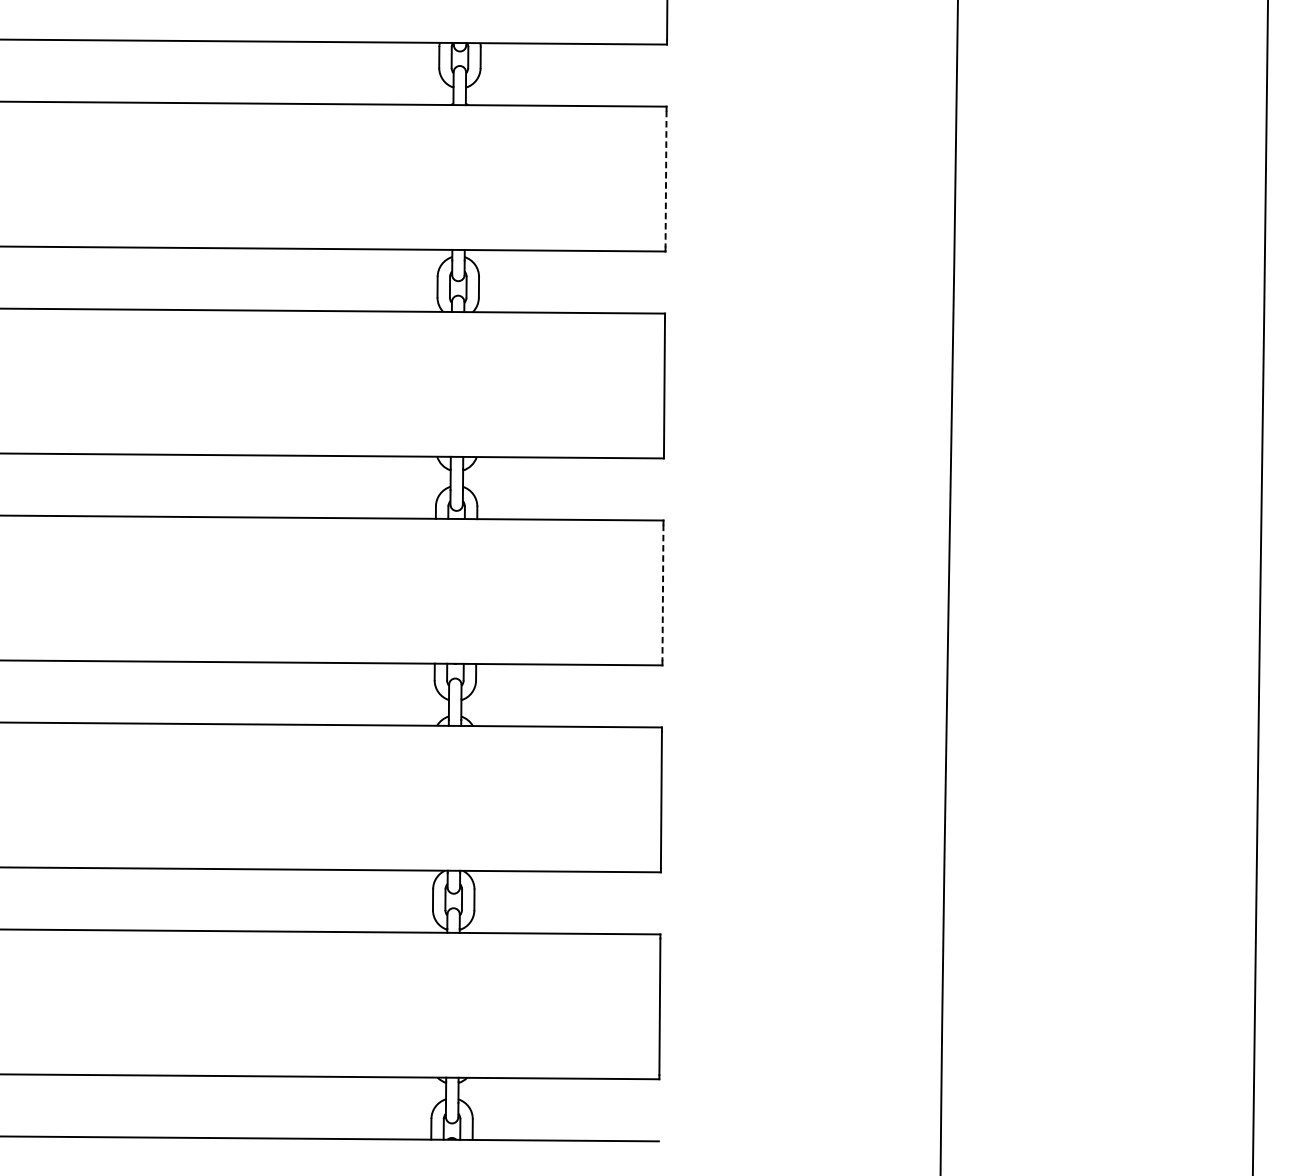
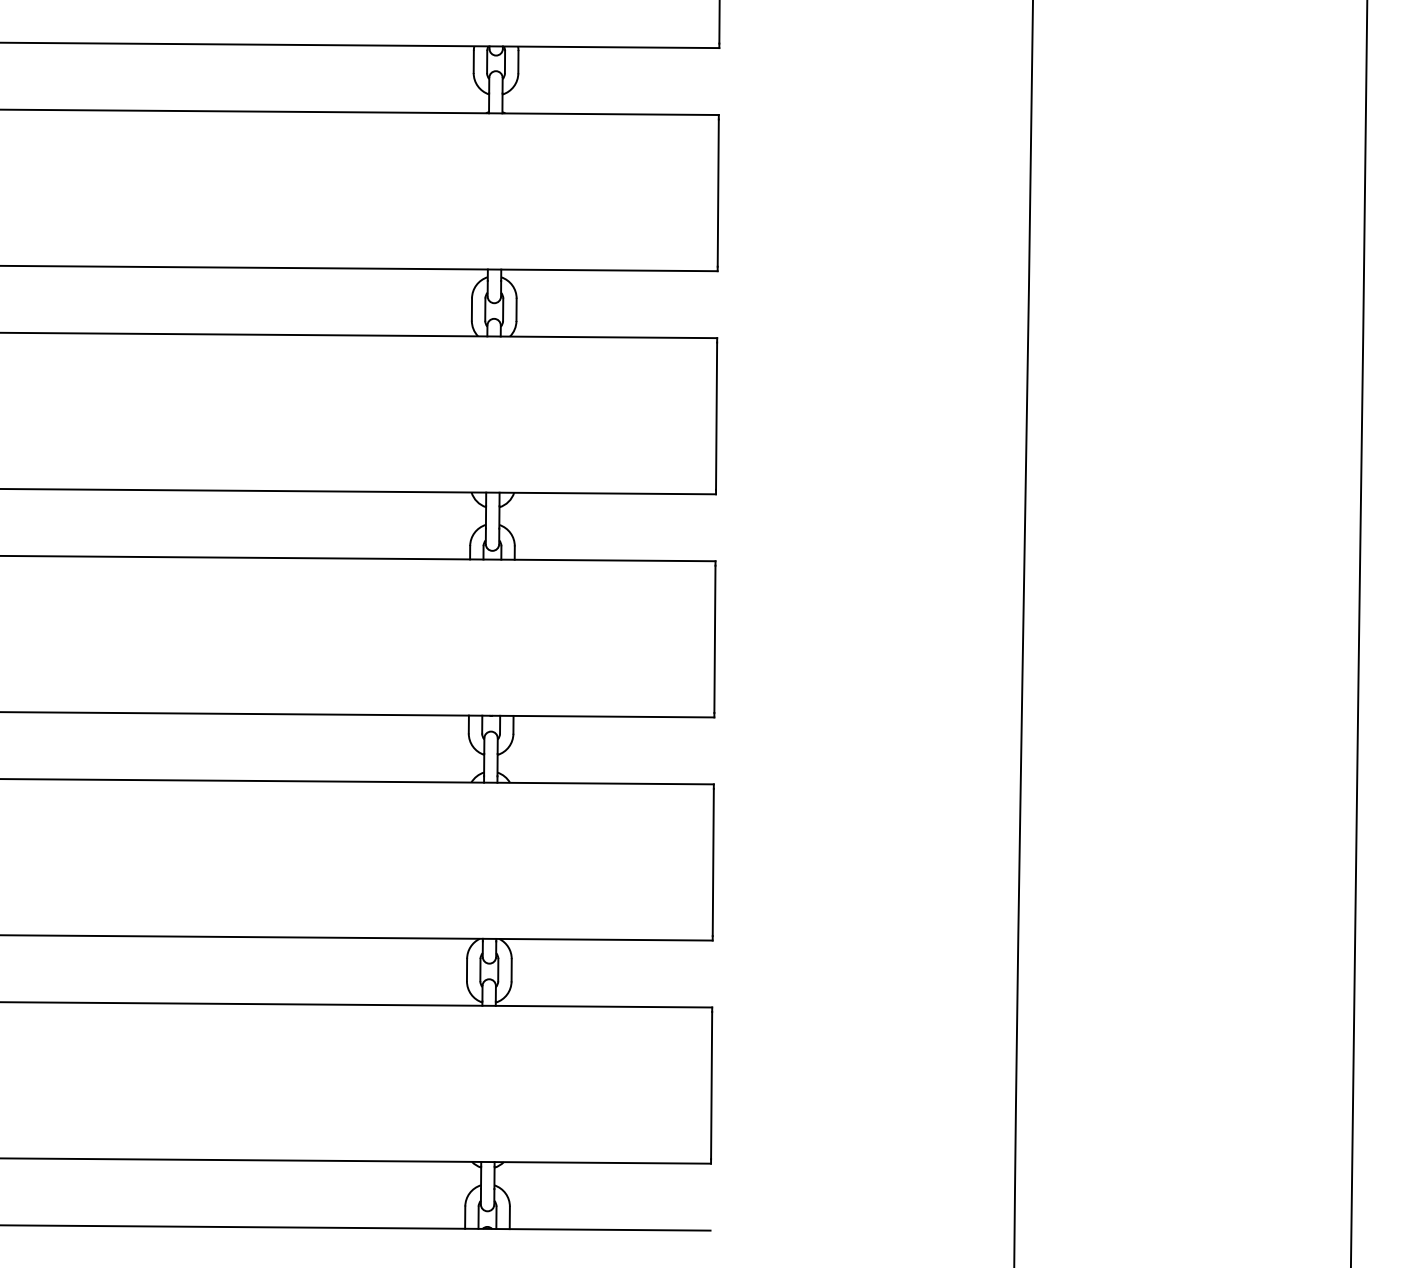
line: (666, 179) -> (718, 193), dashed -> solid
line: (662, 593) -> (714, 639), dashed -> solid

